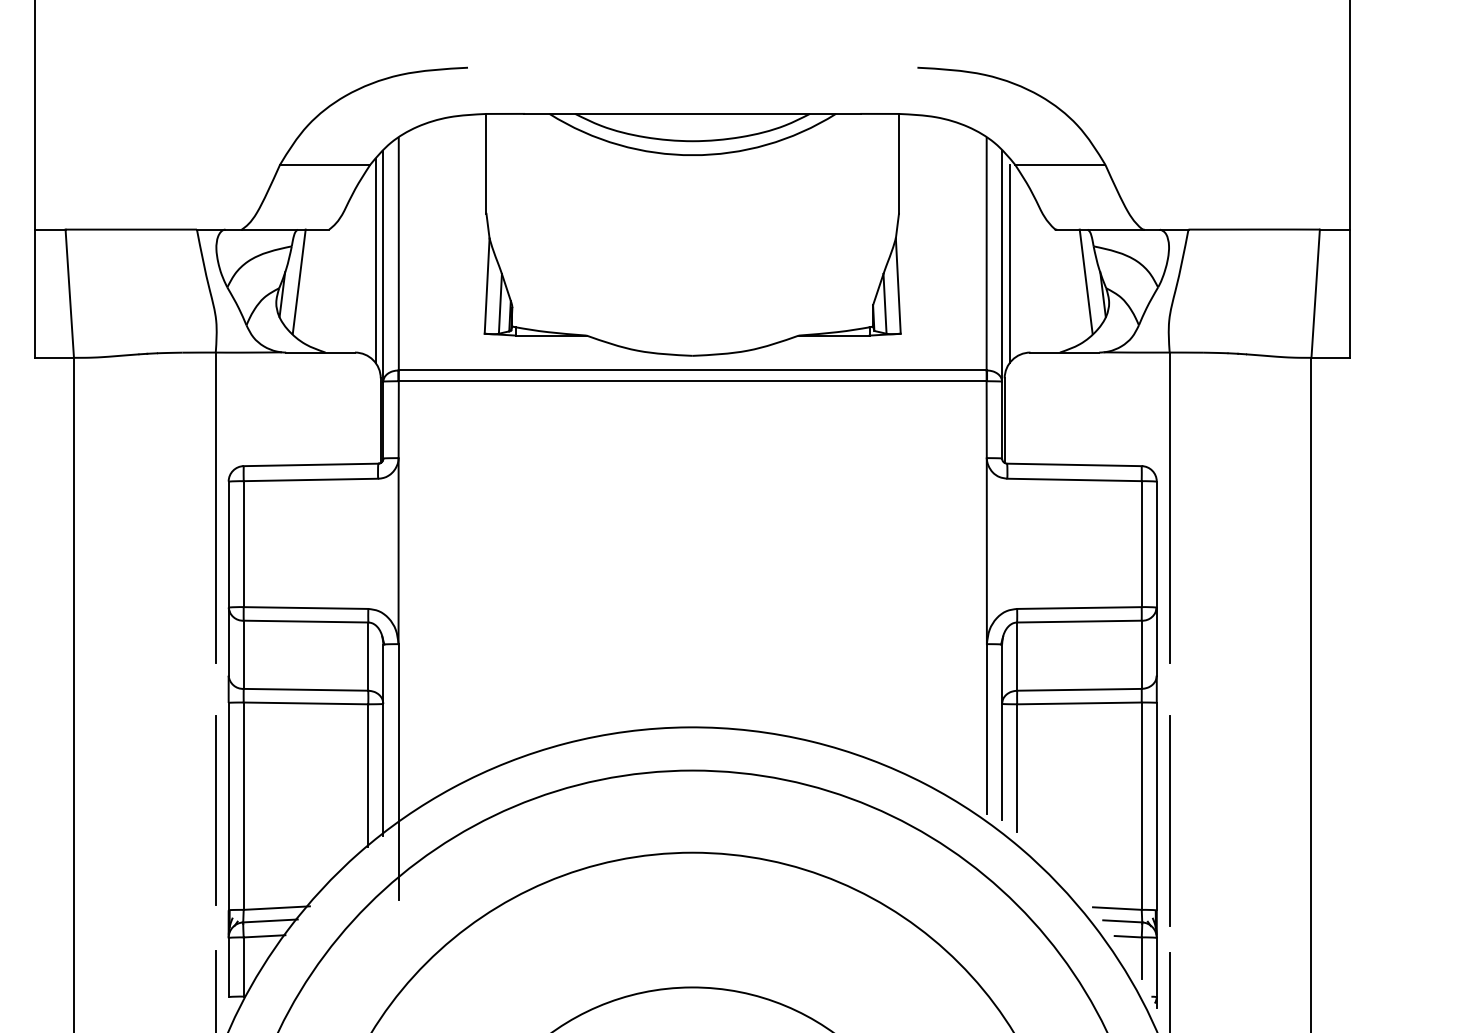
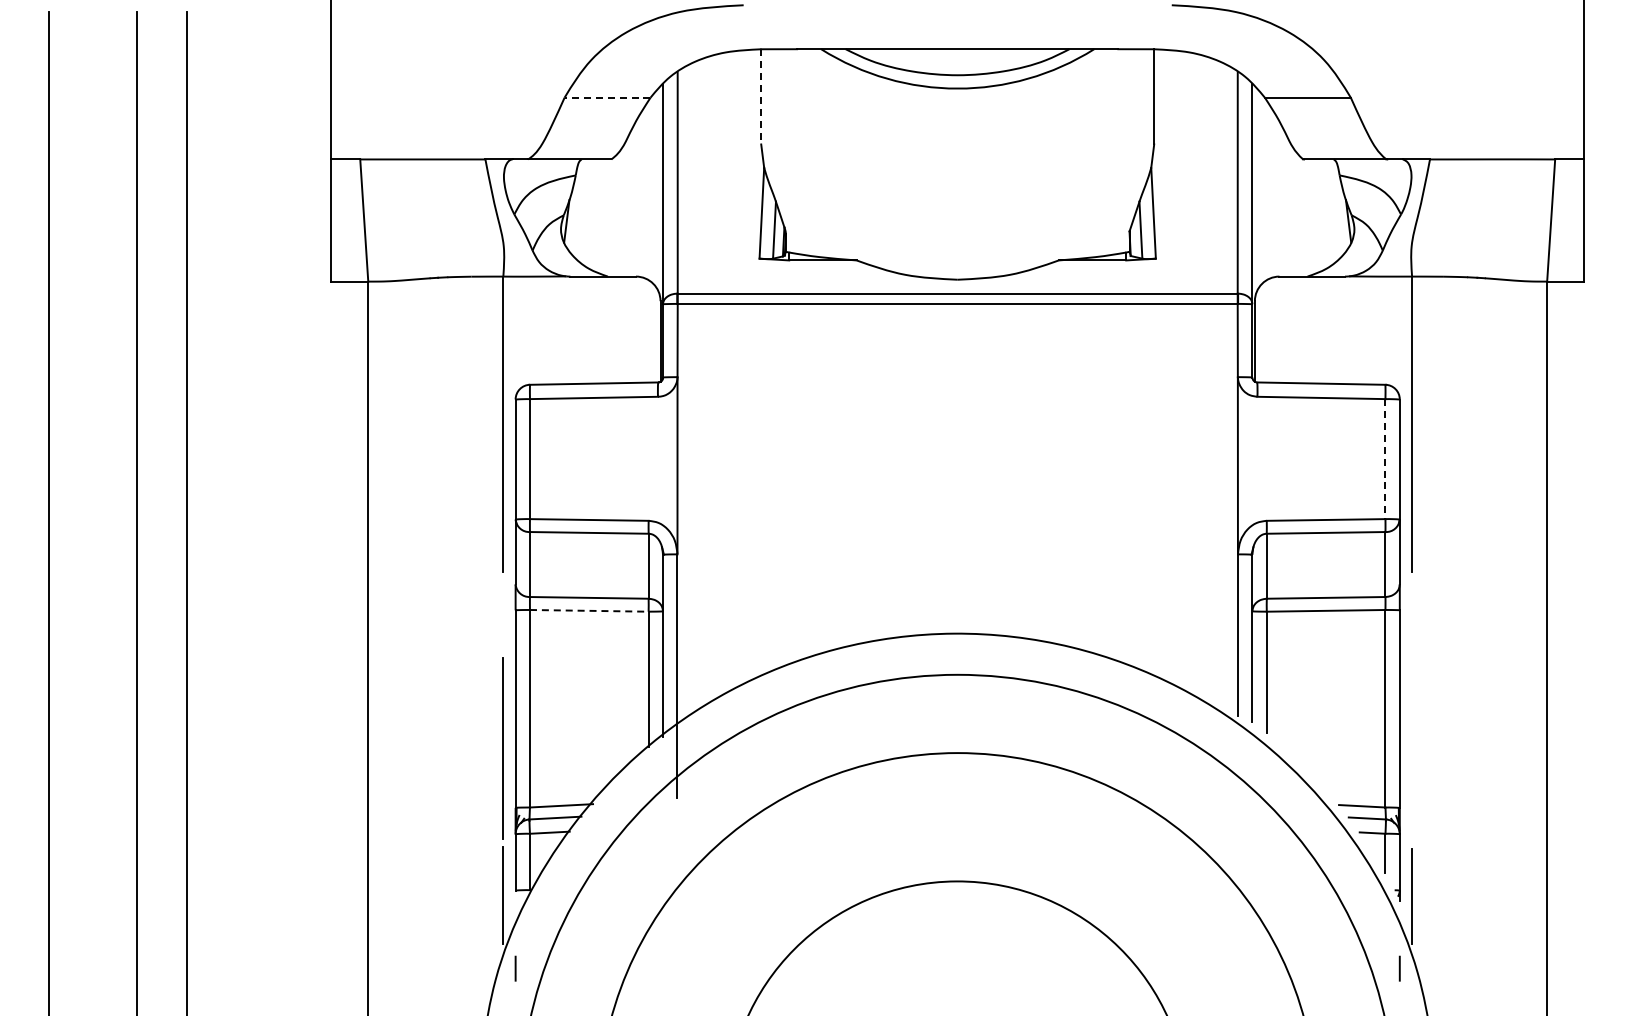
line: (486, 163) -> (761, 96), solid -> dashed
line: (325, 164) -> (607, 97), solid -> dashed
line: (375, 261) -> (655, 189), removed
line: (1009, 264) -> (1259, 192), removed
line: (298, 281) -> (582, 208), removed
line: (1086, 281) -> (1332, 208), removed
line: (1141, 544) -> (1385, 459), solid -> dashed
line: (306, 703) -> (589, 610), solid -> dashed
line: (214, 810) -> (502, 748), moved
line: (1170, 820) -> (1412, 722), removed

